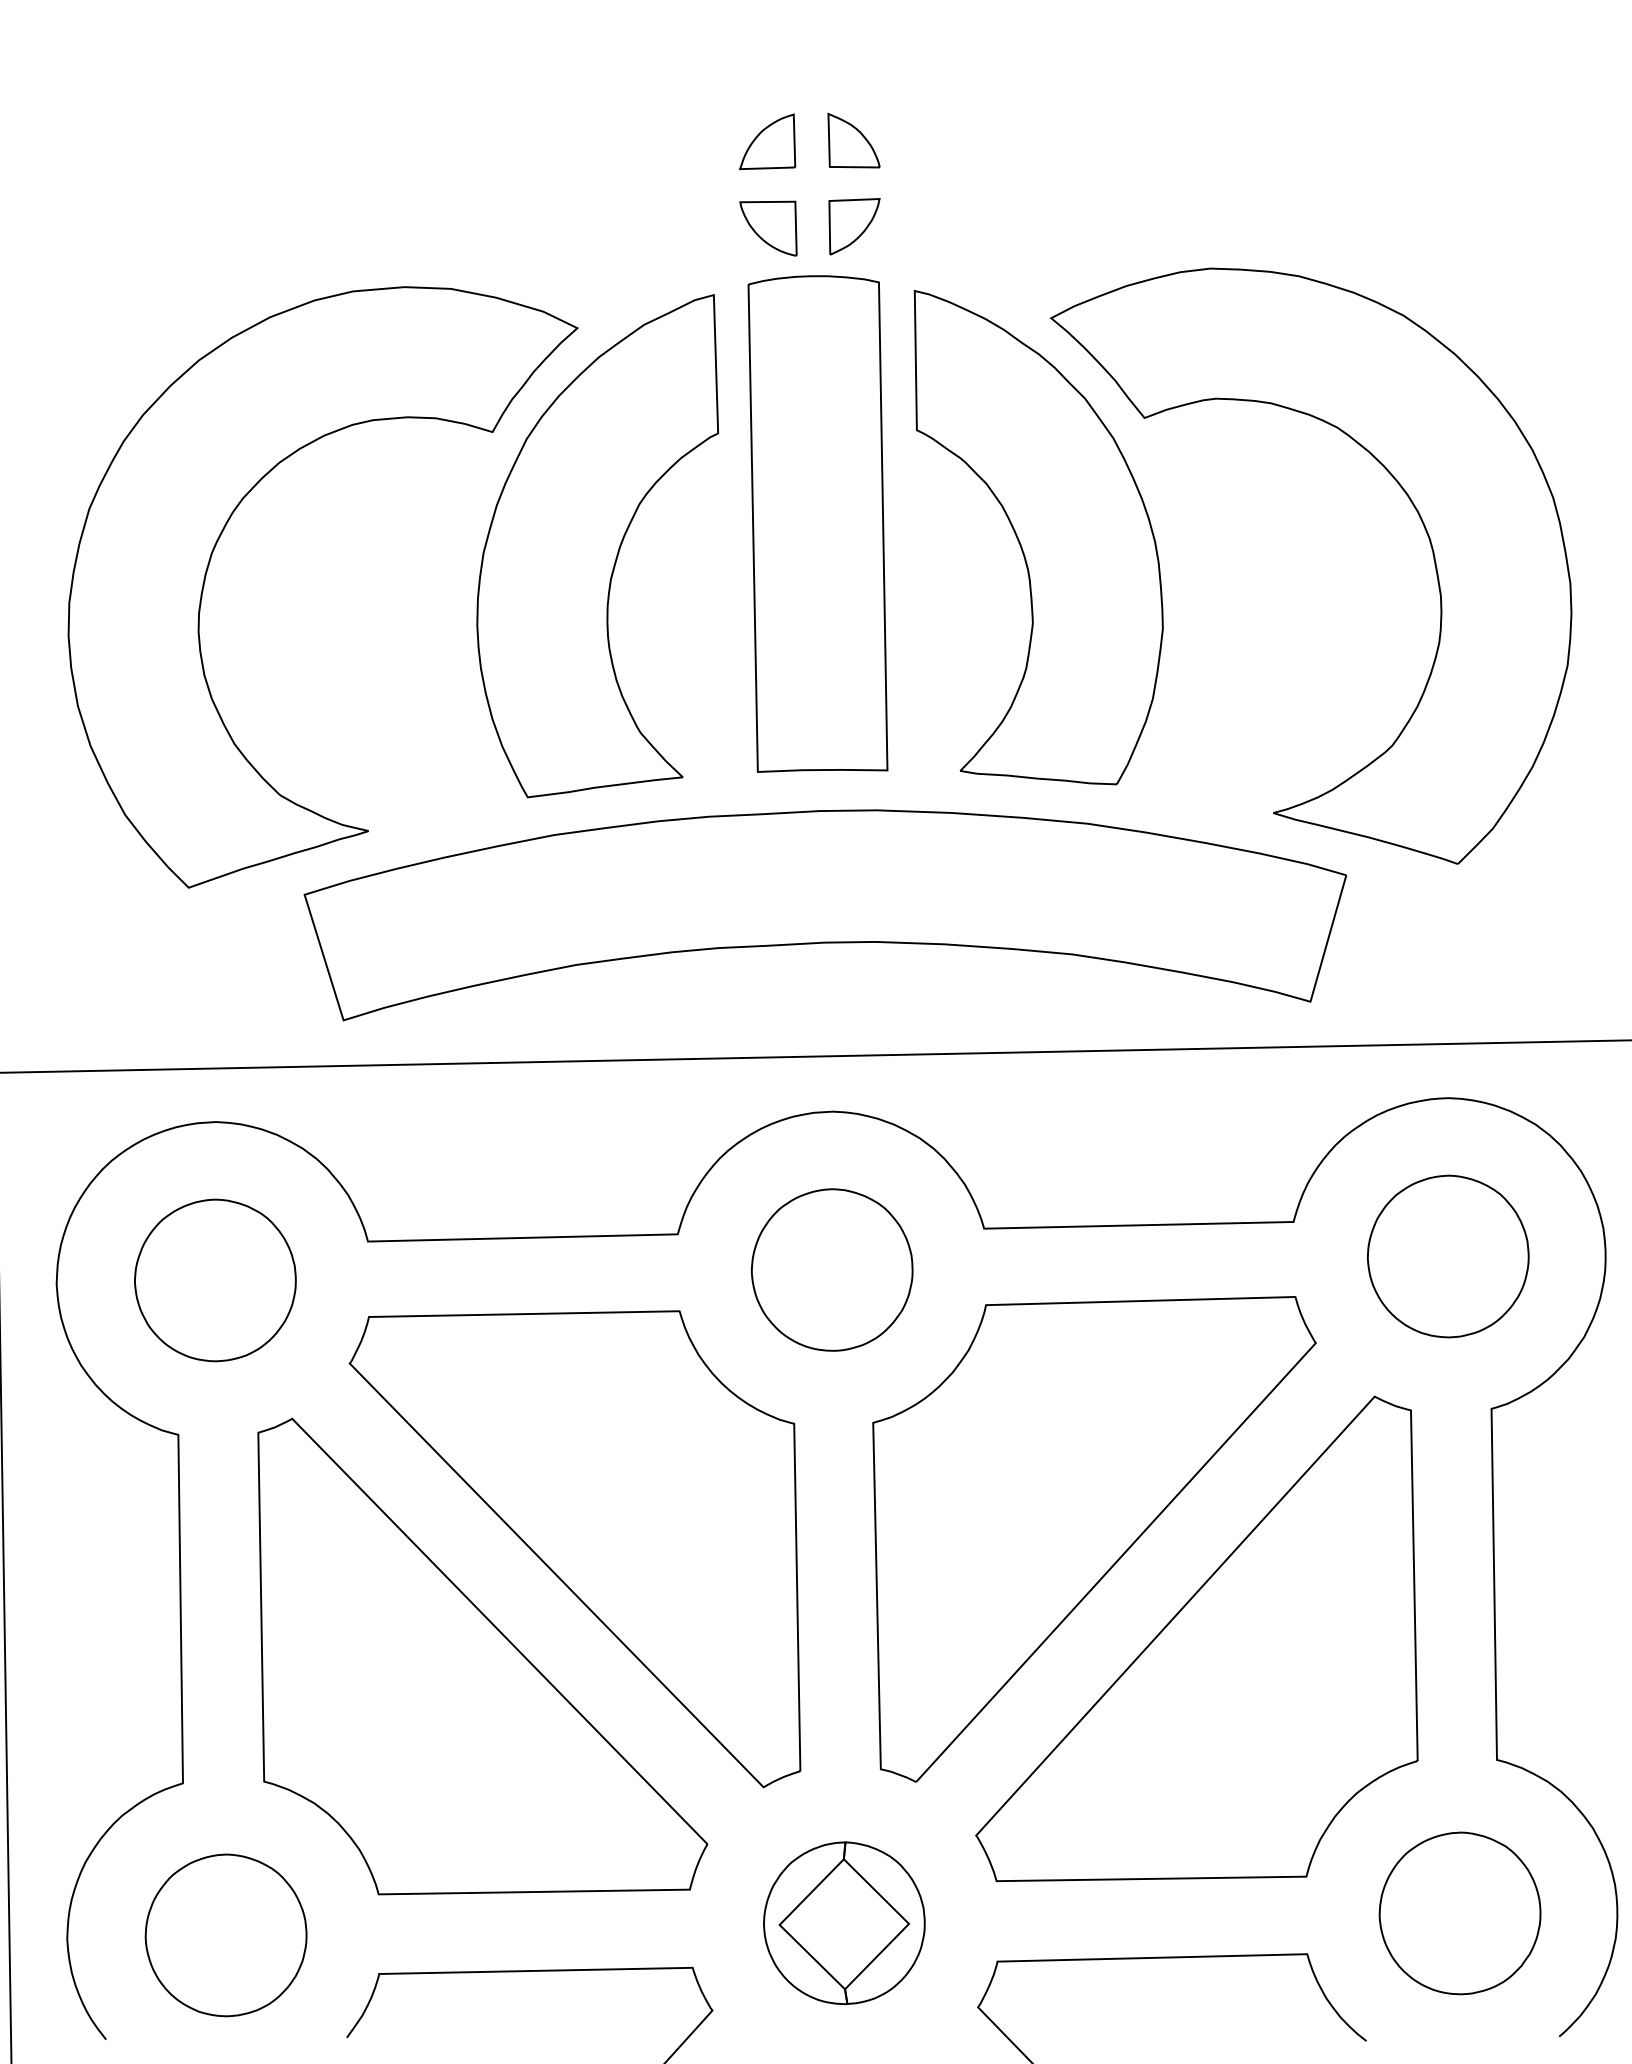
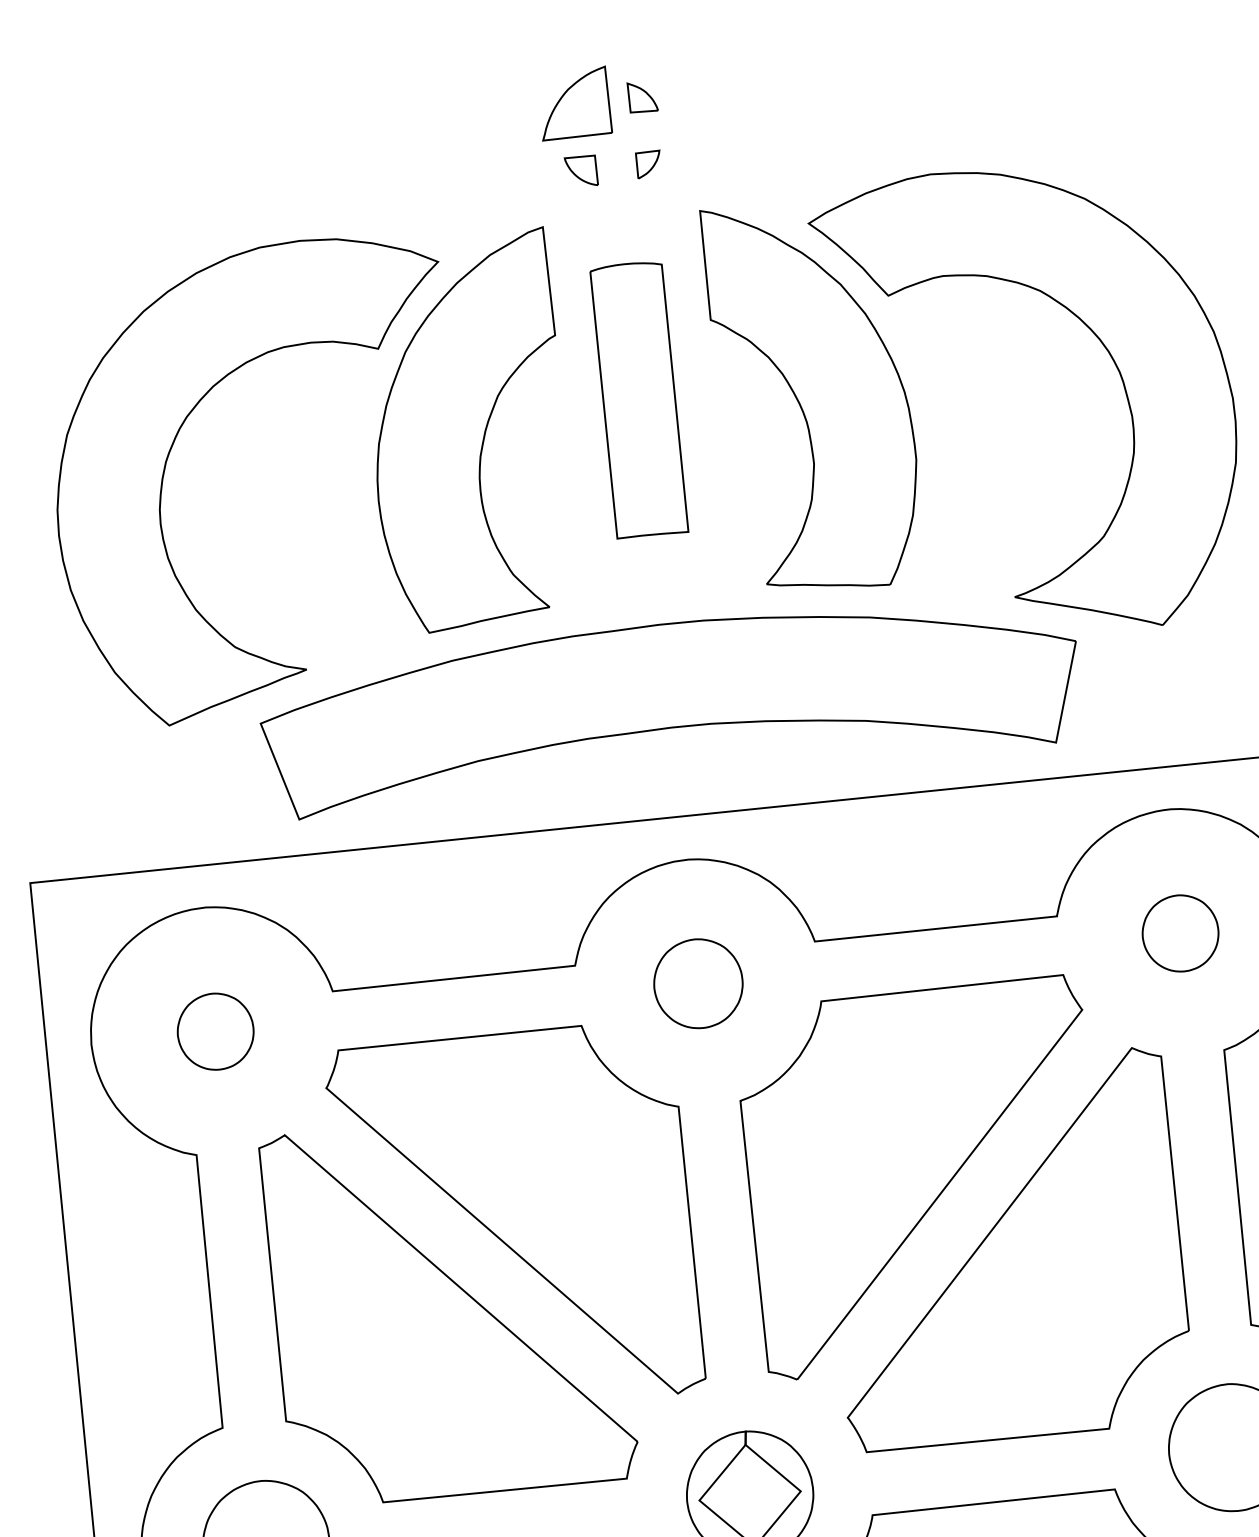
part: (853, 140) -> (642, 97), size x0.7
part: (767, 141) -> (575, 103), size x1.6
part: (854, 226) -> (648, 164), size x0.6
part: (768, 228) -> (581, 171), size x0.7
part: (817, 523) -> (638, 399), size x0.7
part: (1448, 1256) -> (1180, 933), size x0.6
part: (831, 1269) -> (697, 983), size x0.7
part: (215, 1280) -> (215, 1031), size x0.6

